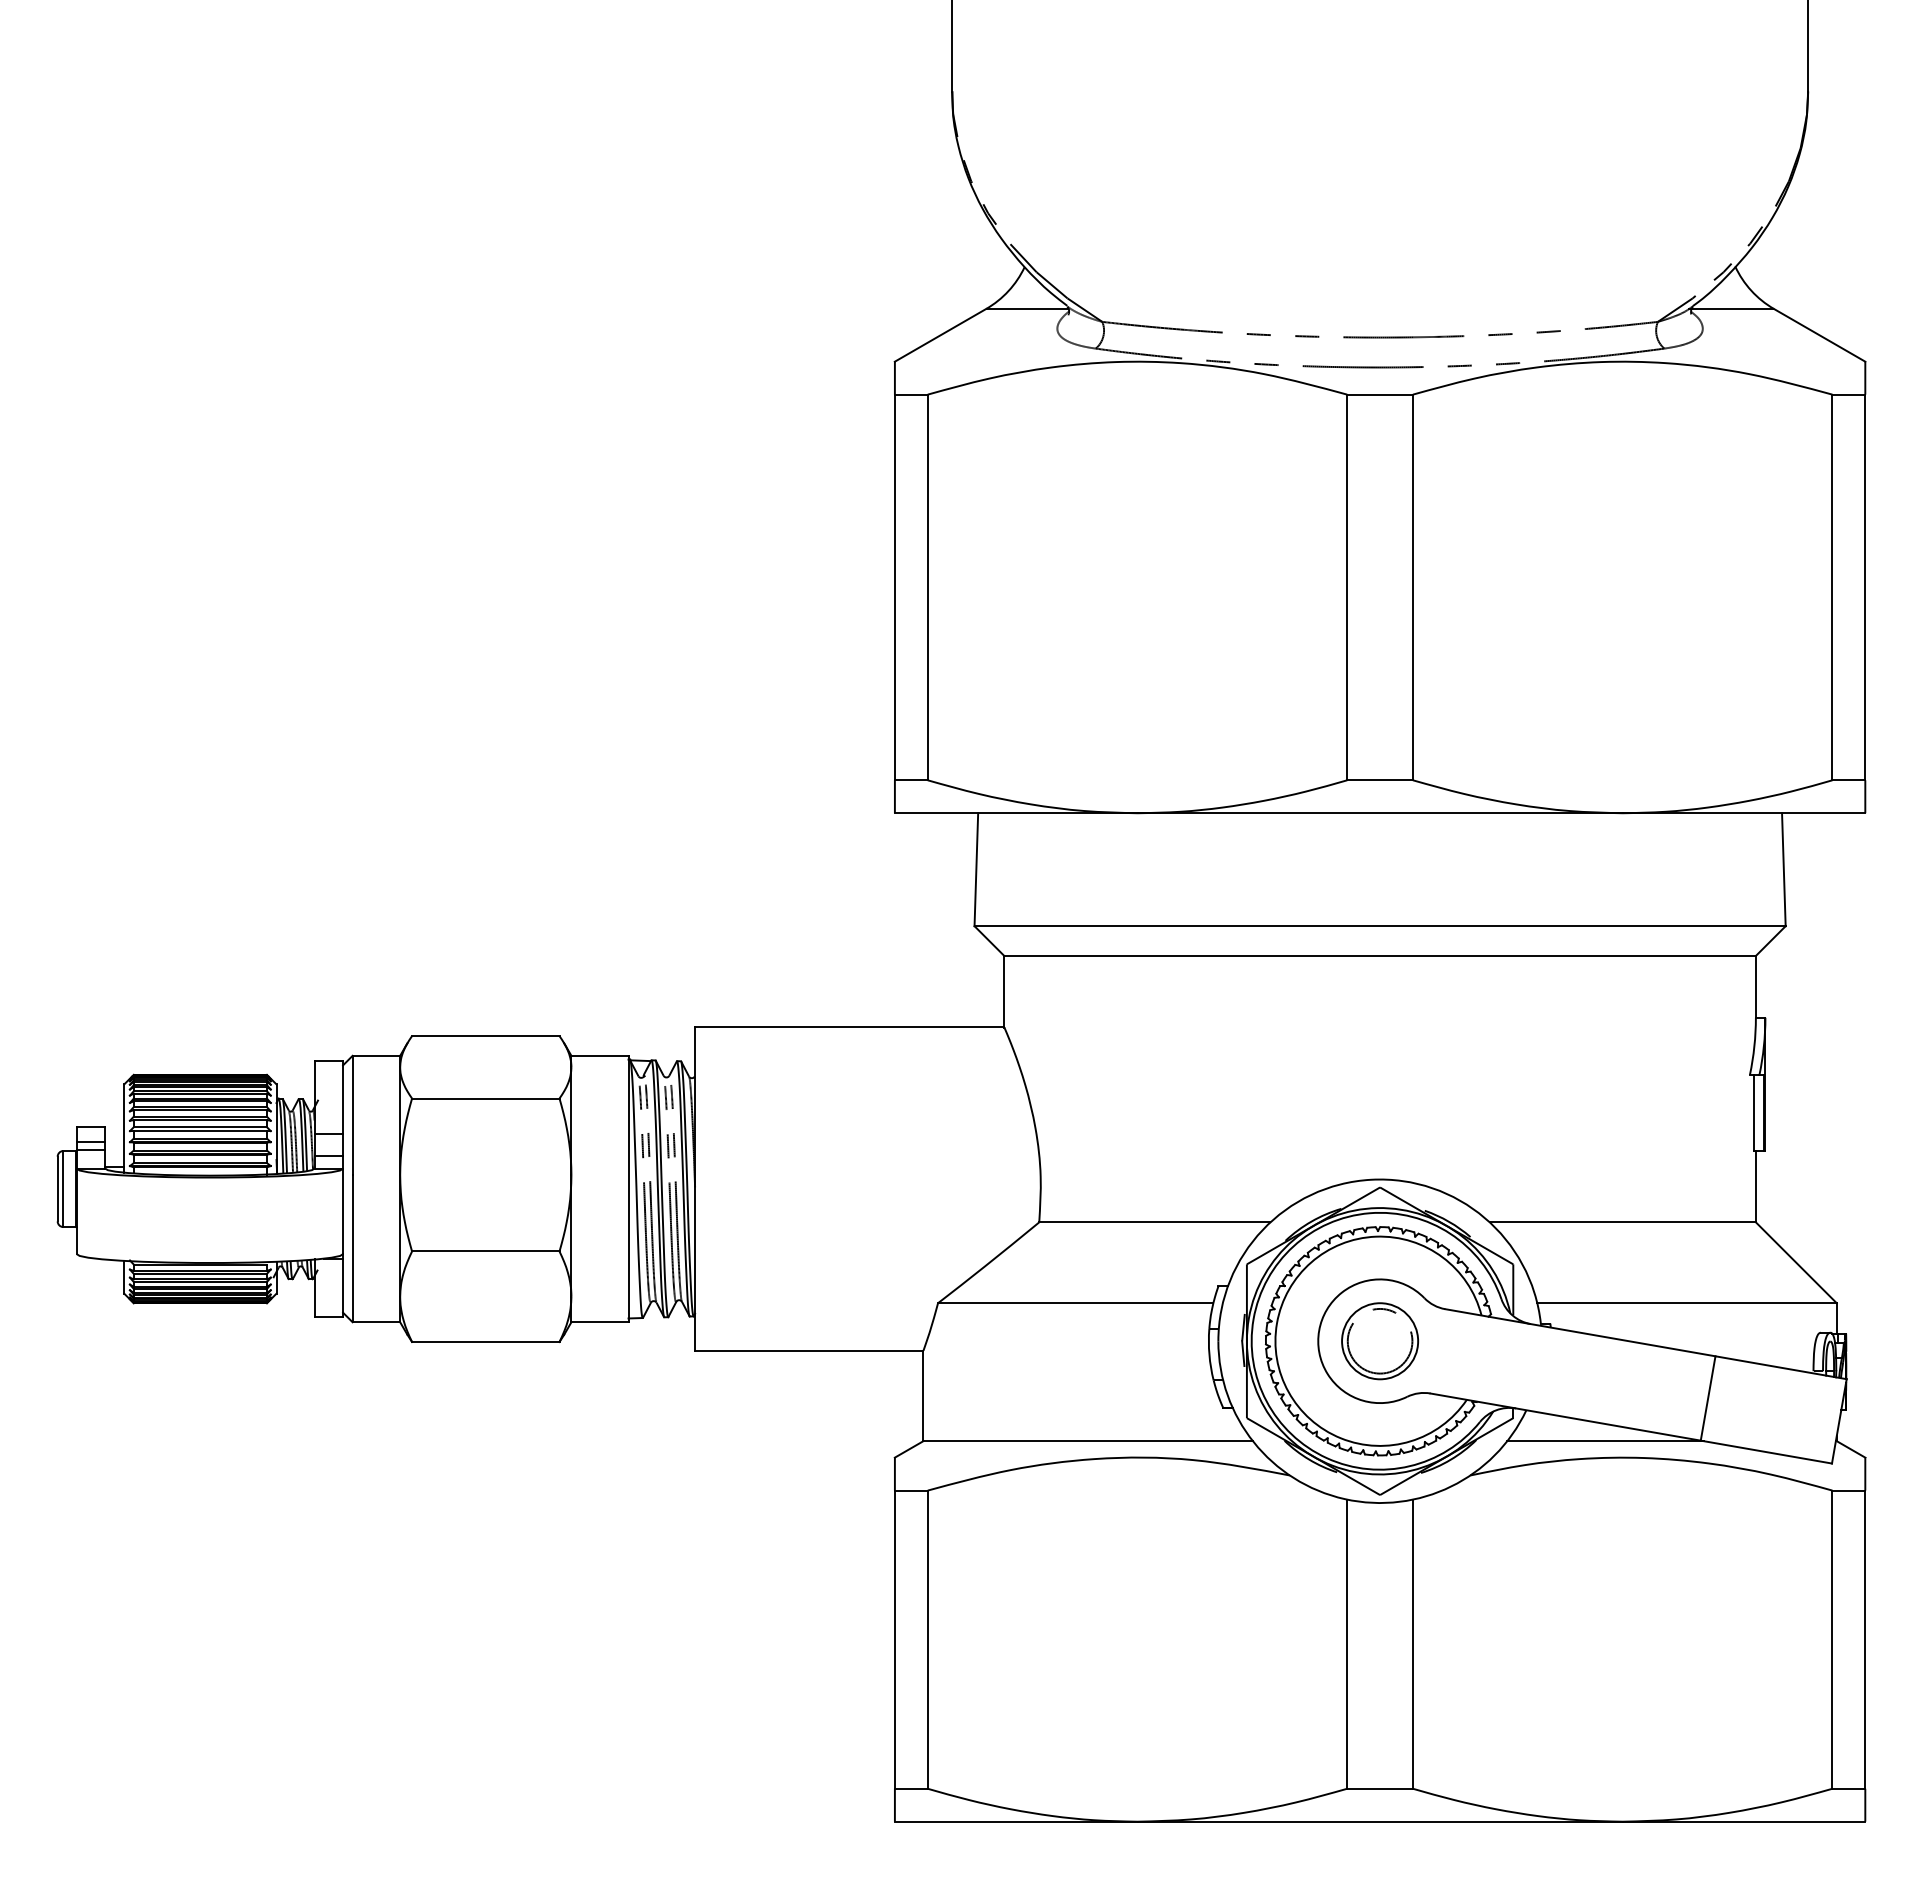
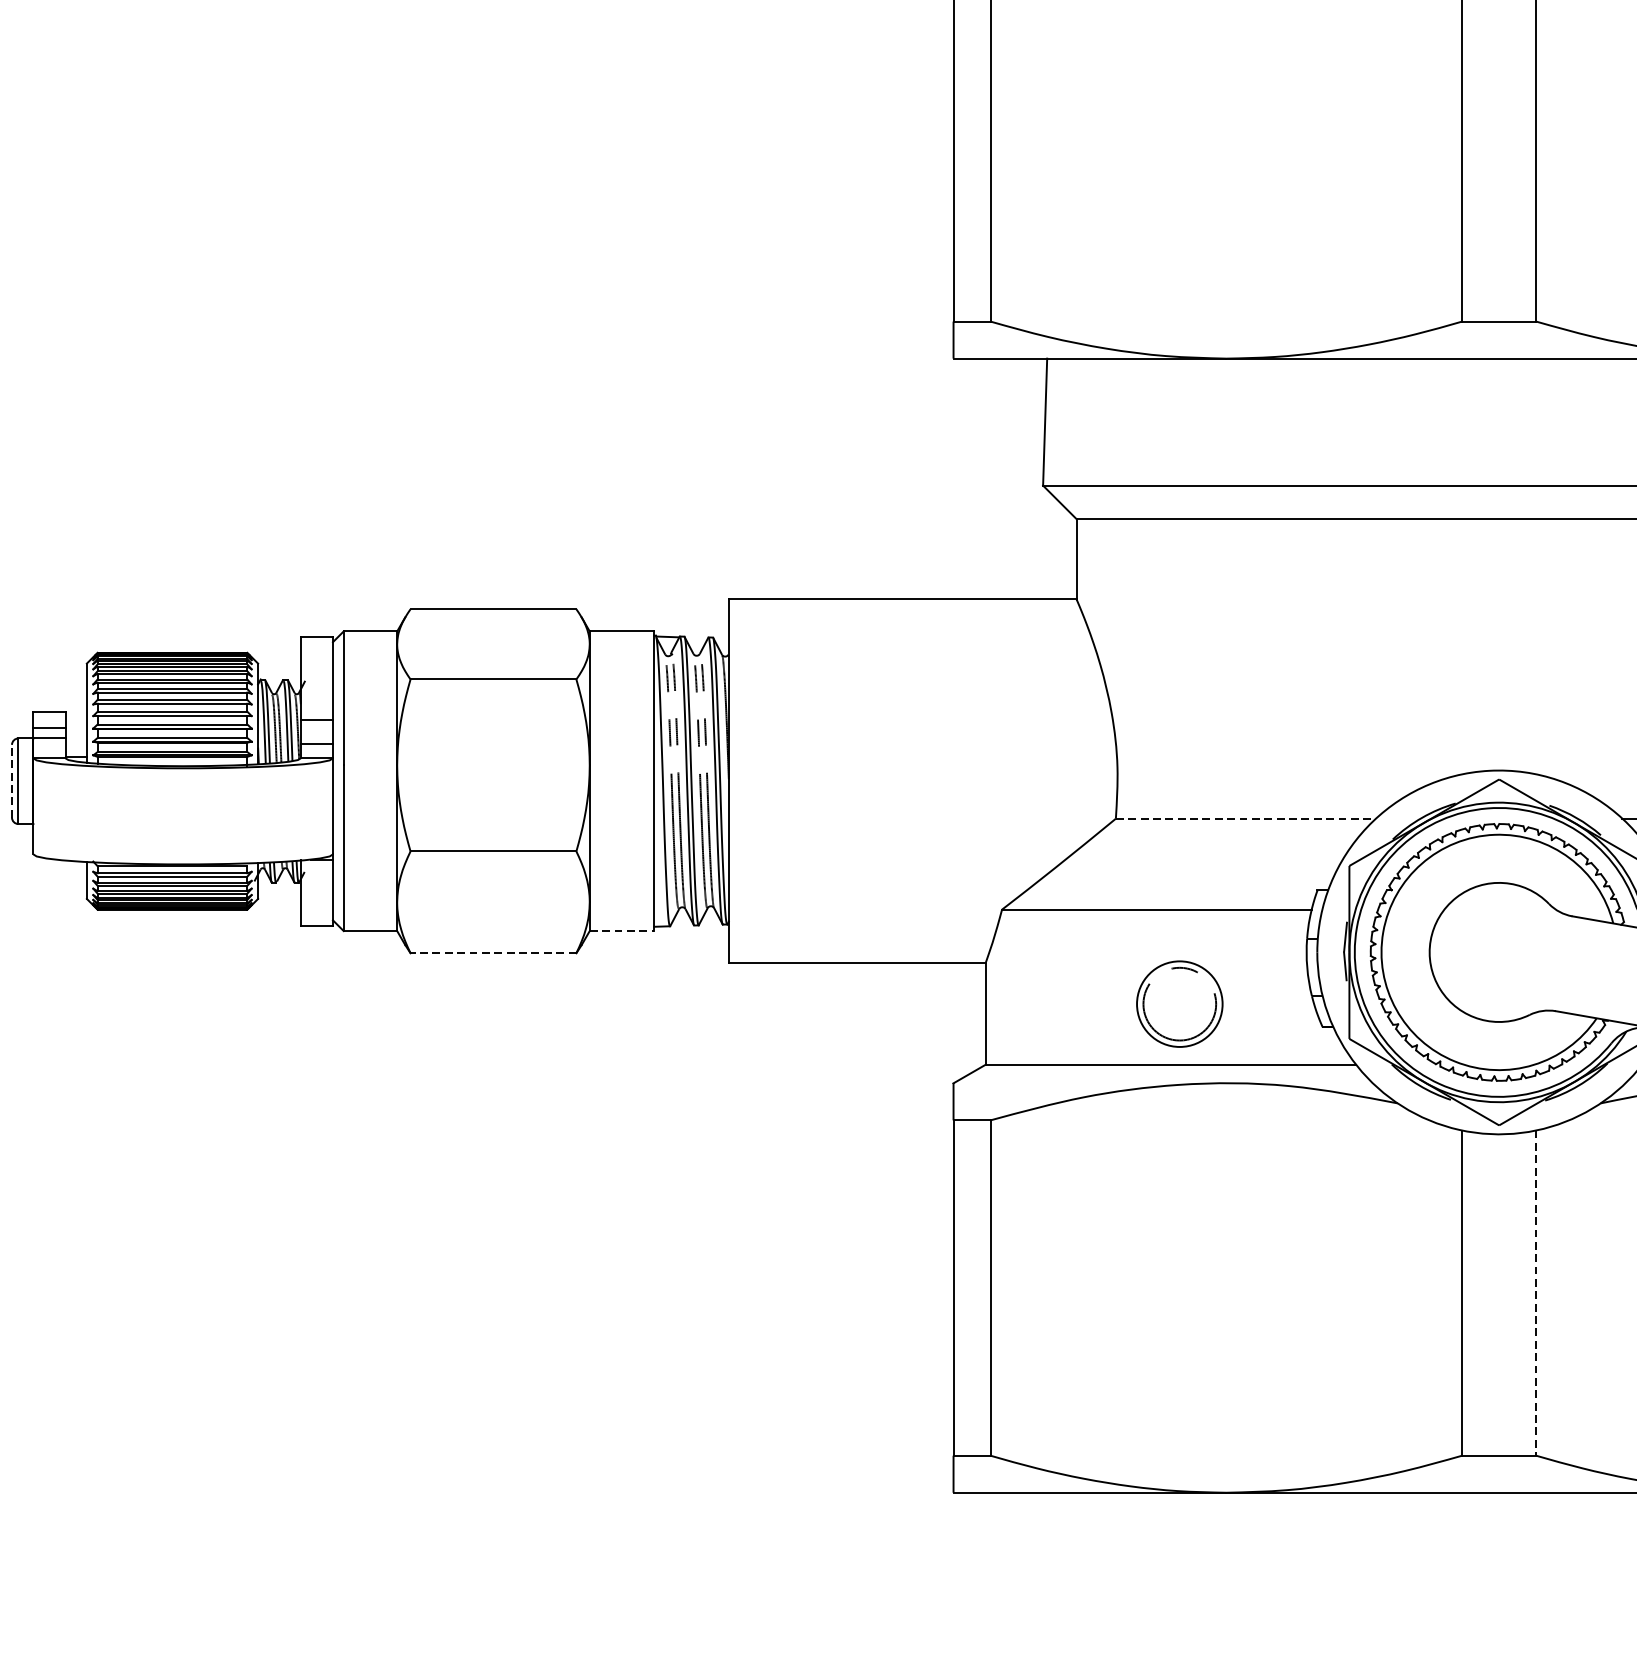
line: (57, 1188) -> (11, 780), solid -> dashed
line: (1154, 1222) -> (1245, 818), solid -> dashed
line: (599, 1322) -> (621, 931), solid -> dashed
line: (485, 1341) -> (493, 952), solid -> dashed
part: (1380, 1341) -> (1180, 1004), moved
line: (1412, 1644) -> (1535, 1293), solid -> dashed

